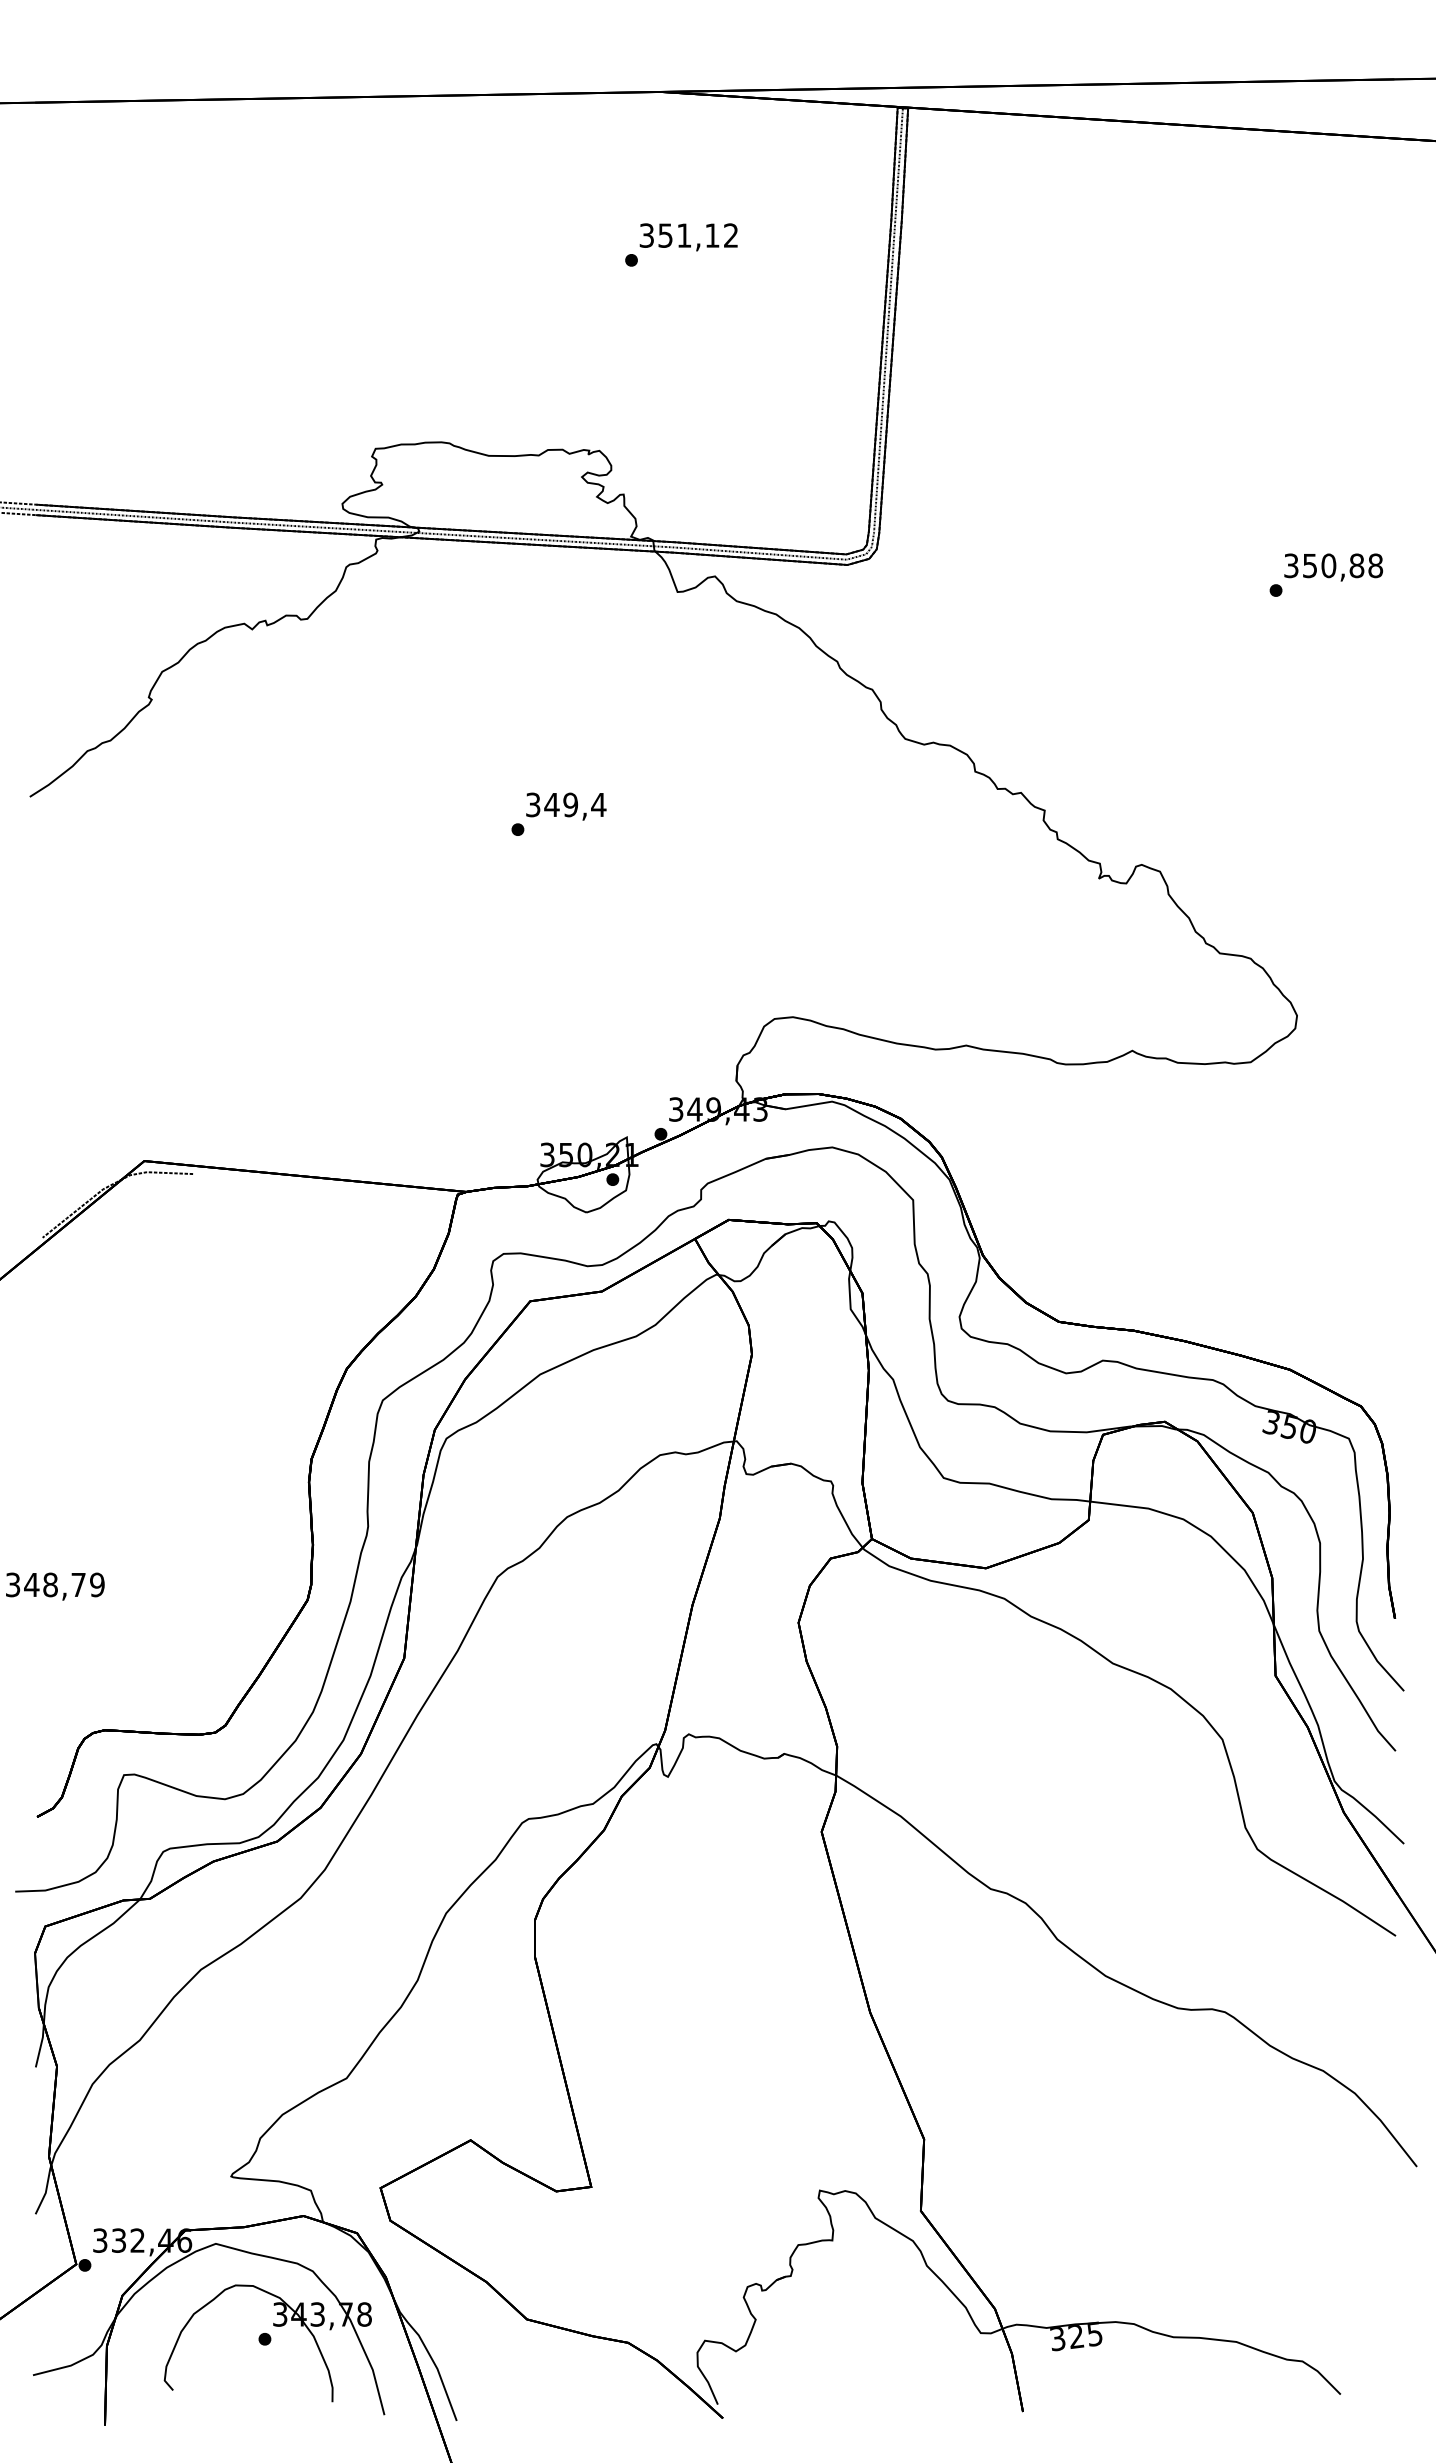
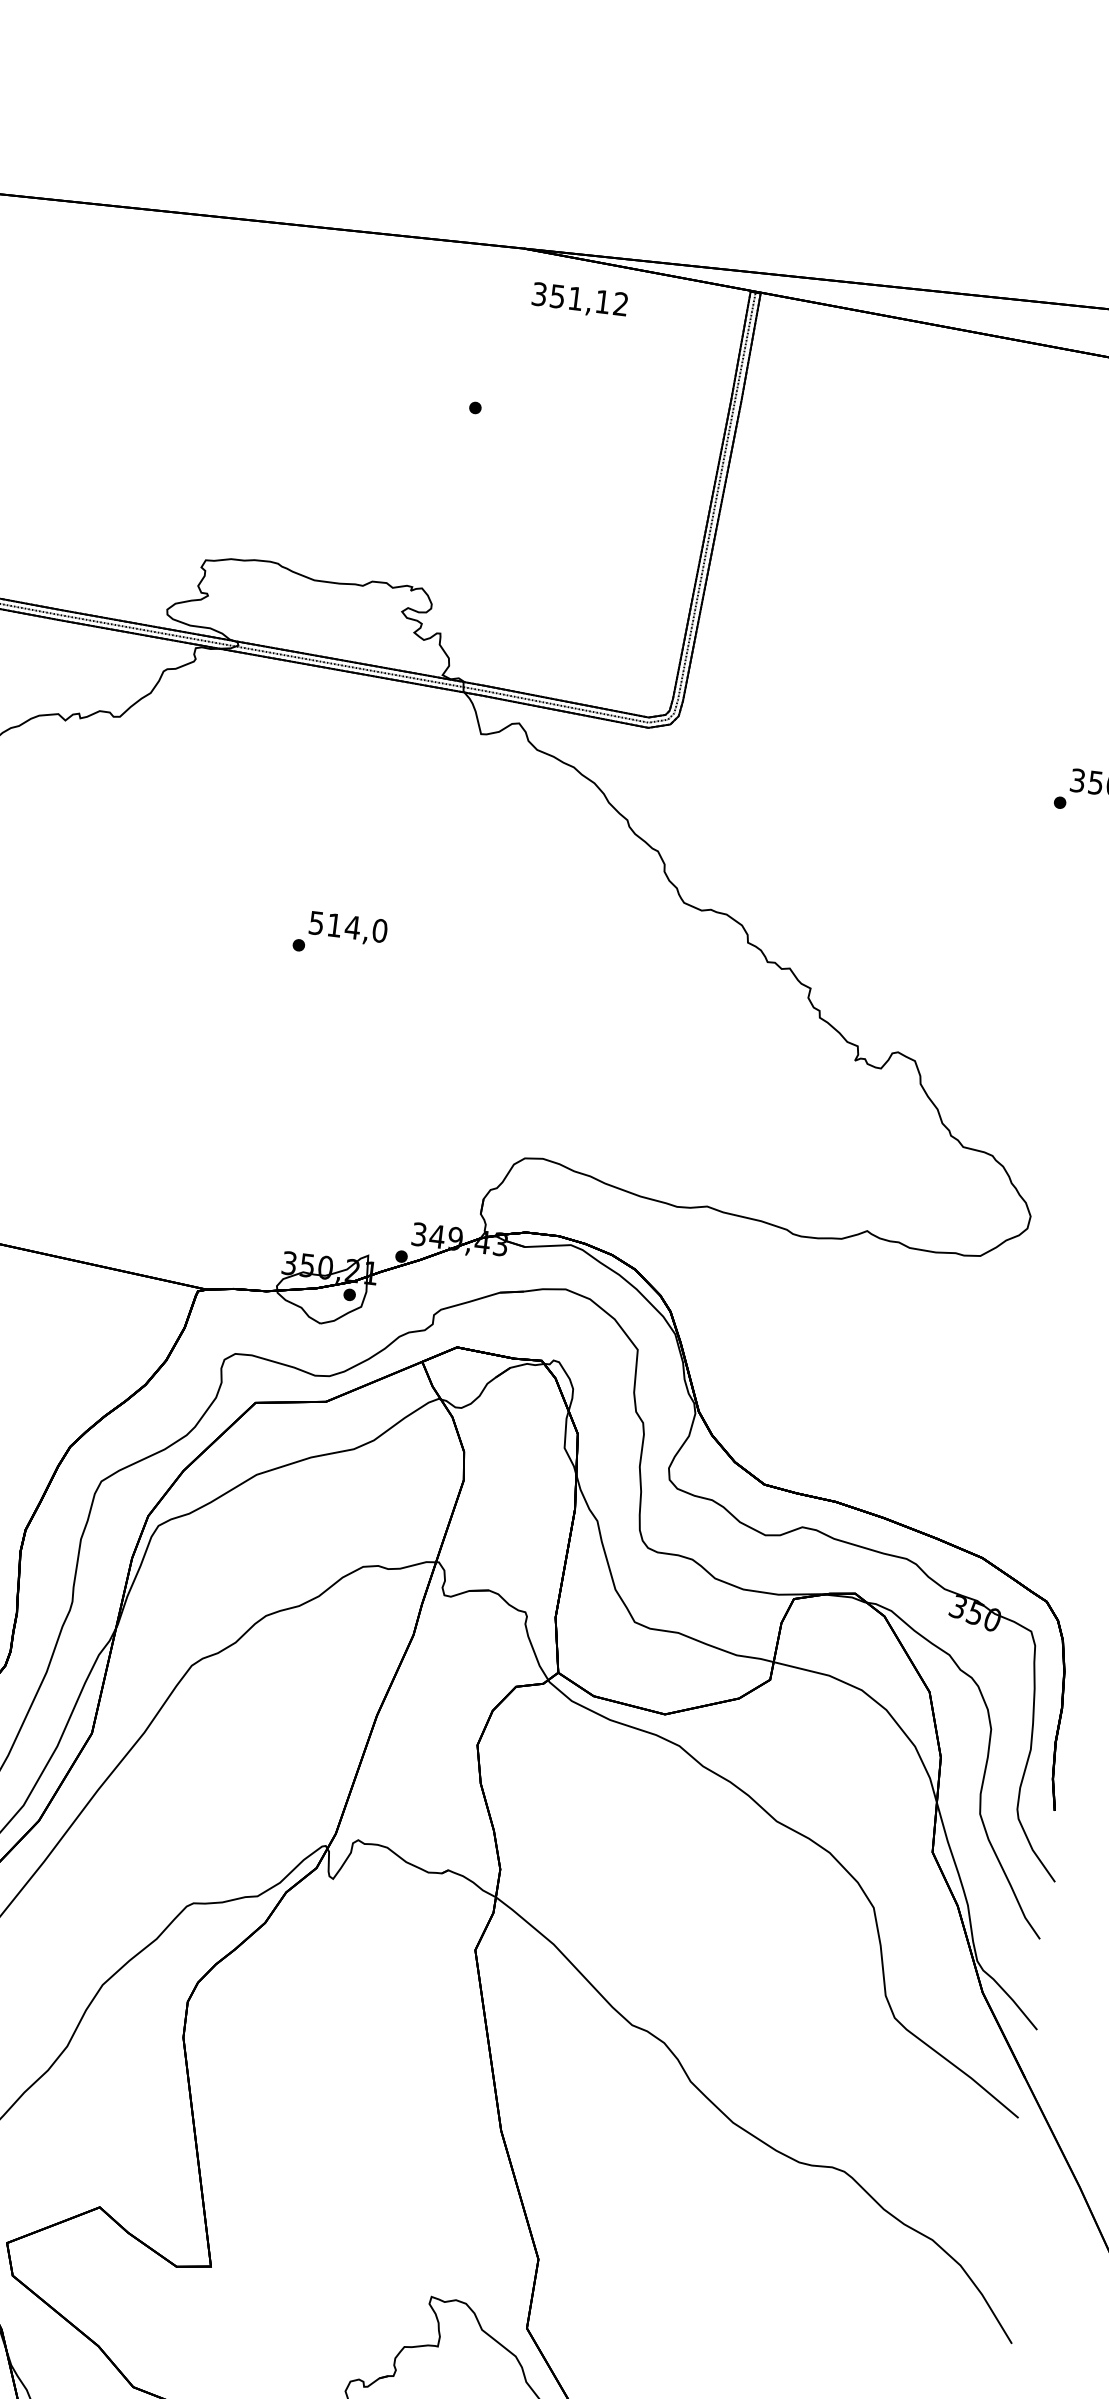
text: (688, 237) -> (579, 301), moved
text: (566, 804) -> (348, 926), 349,4 -> 514,0

